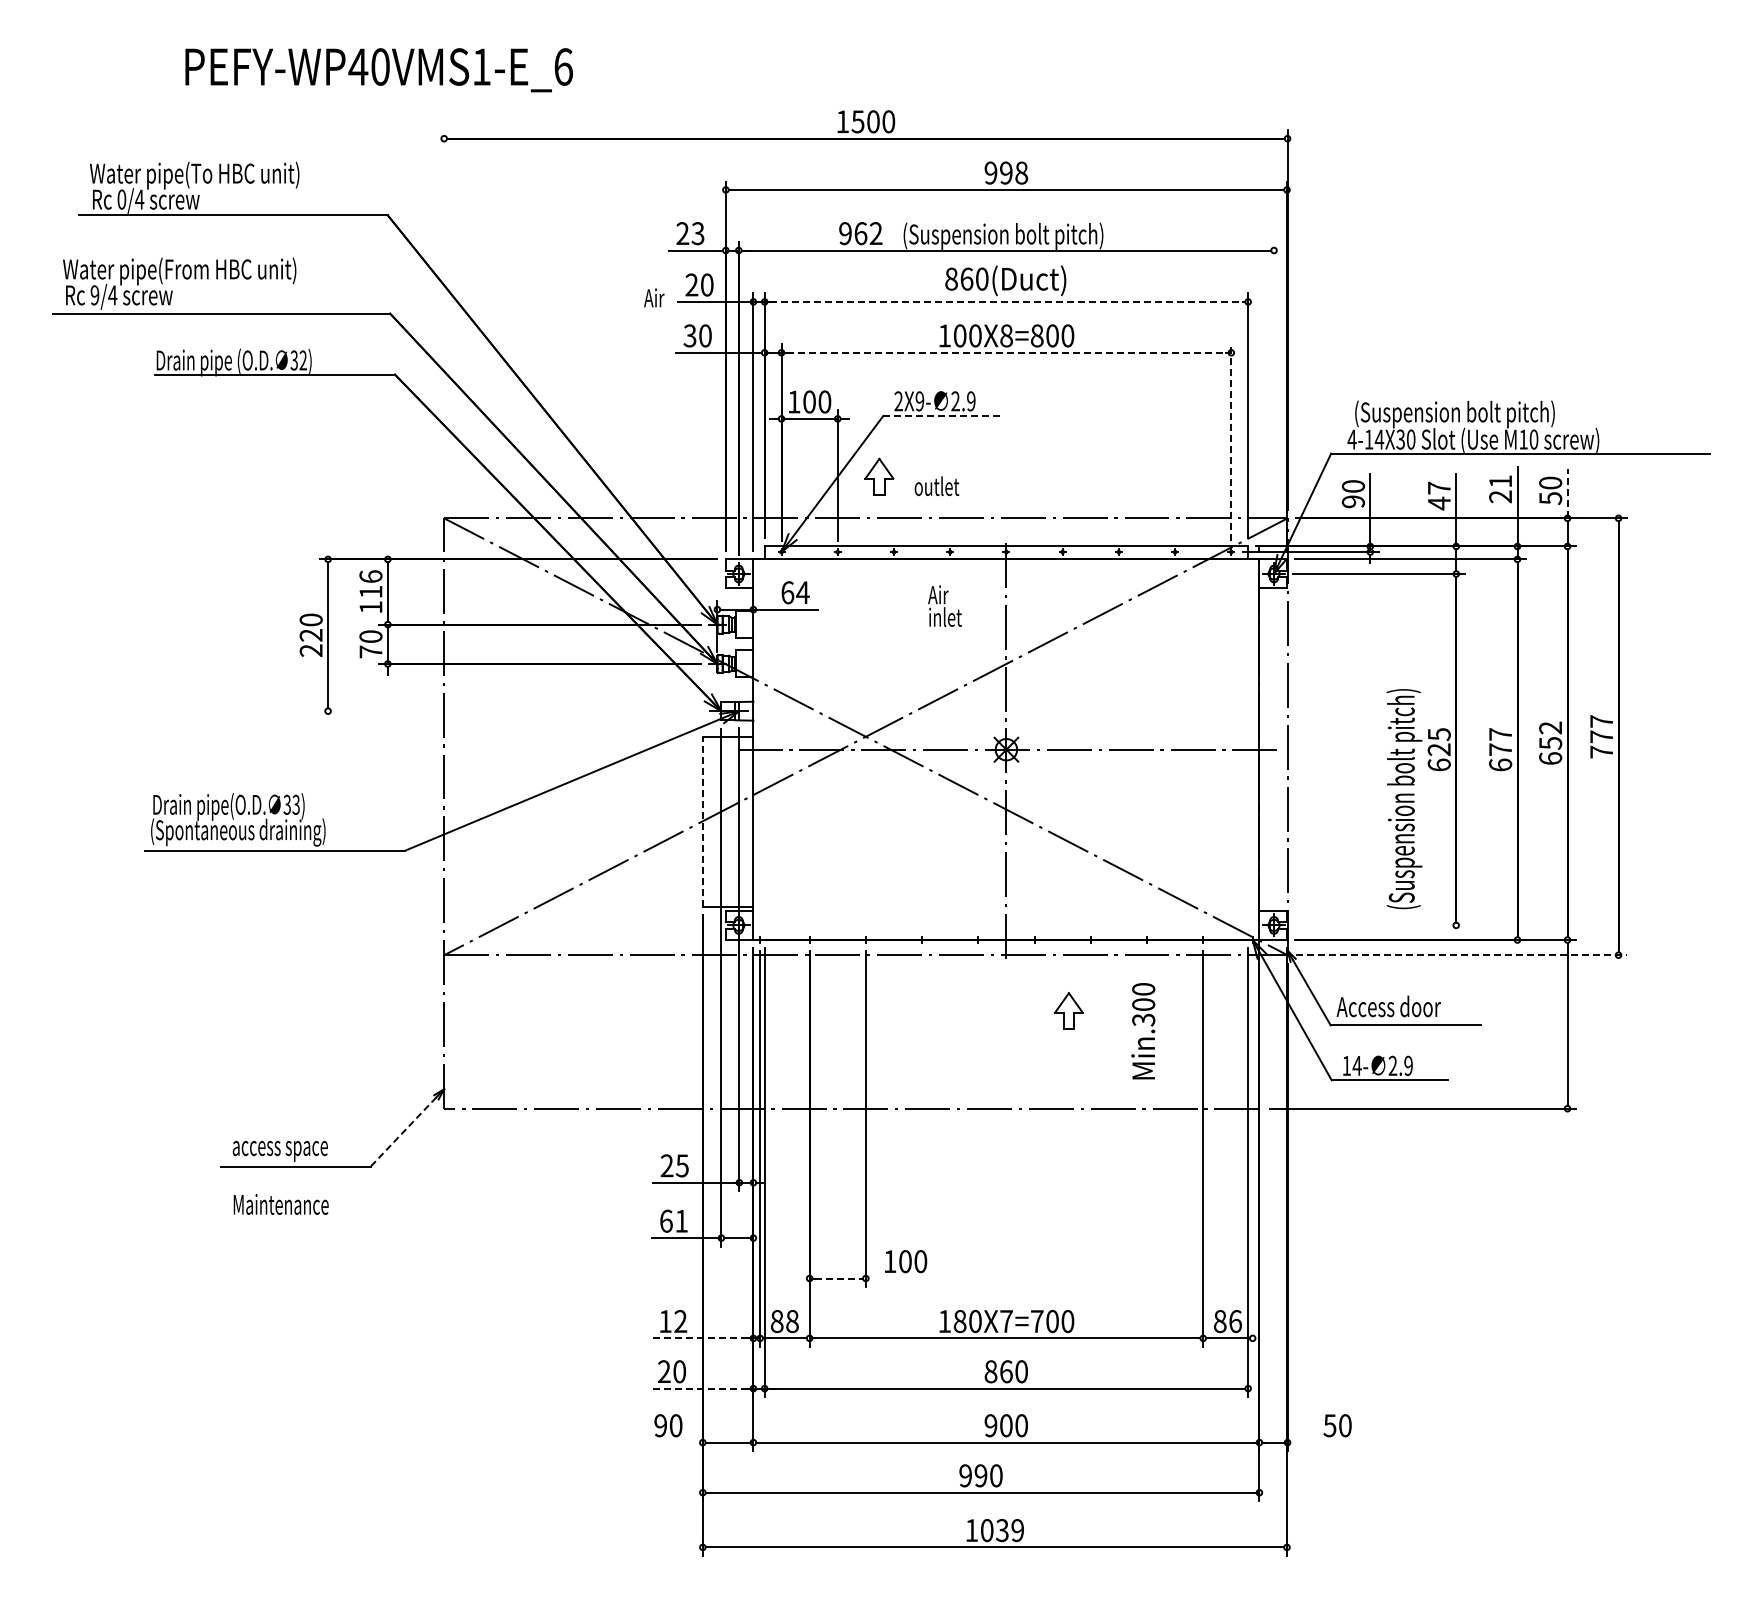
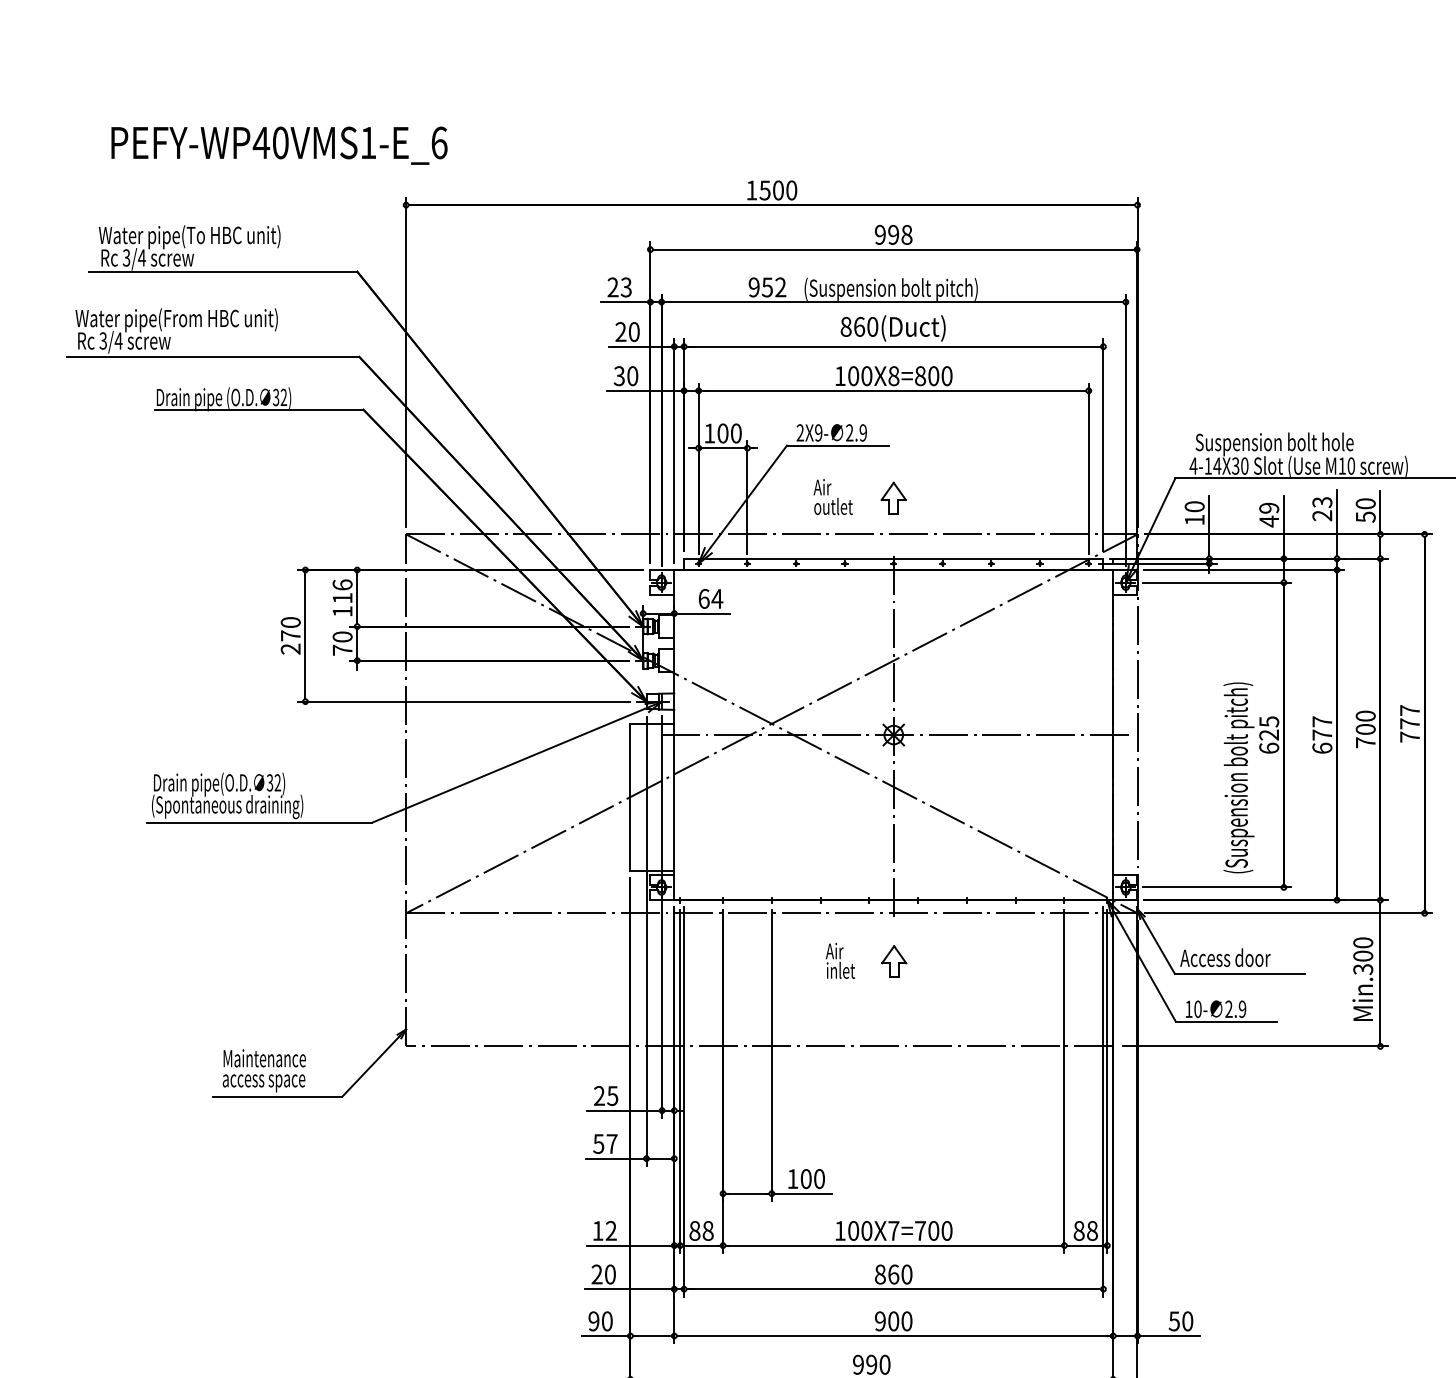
text: (378, 70) -> (278, 145), moved
text: (121, 199) -> (126, 257), 0/4 -> 3/4
text: (860, 233) -> (767, 287), 962 -> 952
text: (94, 295) -> (102, 341), 9/4 -> 3/4
text: (654, 297) -> (822, 486), moved
line: (1006, 301) -> (893, 346), dashed -> solid
line: (444, 319) -> (406, 361), added
line: (1006, 352) -> (893, 390), dashed -> solid
line: (1274, 398) -> (1126, 430), added
text: (1454, 414) -> (1282, 444), (Suspension bolt pitch) -> Suspension bolt hole
line: (941, 415) -> (837, 445), dashed -> solid
line: (1231, 442) -> (1088, 468), dashed -> solid
part: (879, 476) -> (893, 498), moved
text: (1500, 481) -> (1322, 502), 21 -> 23
text: (1438, 487) -> (1268, 507), 47 -> 49
line: (1567, 493) -> (1380, 512), dashed -> solid
text: (1352, 501) -> (1193, 519), 90 -> 10
text: (944, 605) -> (840, 960), moved
text: (310, 635) -> (290, 635), 220 -> 270
line: (510, 711) -> (463, 701), added
text: (1550, 742) -> (1365, 728), 652 -> 700
text: (295, 804) -> (277, 782), 33) -> 32)
line: (702, 821) -> (630, 797), dashed -> solid
line: (1378, 925) -> (1216, 887), added
line: (1461, 955) -> (1288, 913), dashed -> solid
part: (1068, 1010) -> (893, 961), moved
text: (1143, 1031) -> (1363, 979), moved
text: (1356, 1065) -> (1197, 1008), 14- -> 10-
line: (403, 1131) -> (370, 1066), dashed -> solid
line: (1252, 1148) -> (1107, 1080), added
text: (280, 1204) -> (264, 1058), moved
text: (673, 1220) -> (605, 1143), 61 -> 57
line: (838, 1278) -> (748, 1193), dashed -> solid
line: (900, 1278) -> (801, 1193), added
text: (959, 1321) -> (853, 1230), 180X7=700 -> 100X7=700
text: (1235, 1321) -> (1092, 1230), 86 -> 88
line: (699, 1338) -> (627, 1245), dashed -> solid
line: (698, 1388) -> (626, 1289), dashed -> solid
line: (674, 1442) -> (605, 1335), added
line: (1323, 1442) -> (1168, 1335), added

